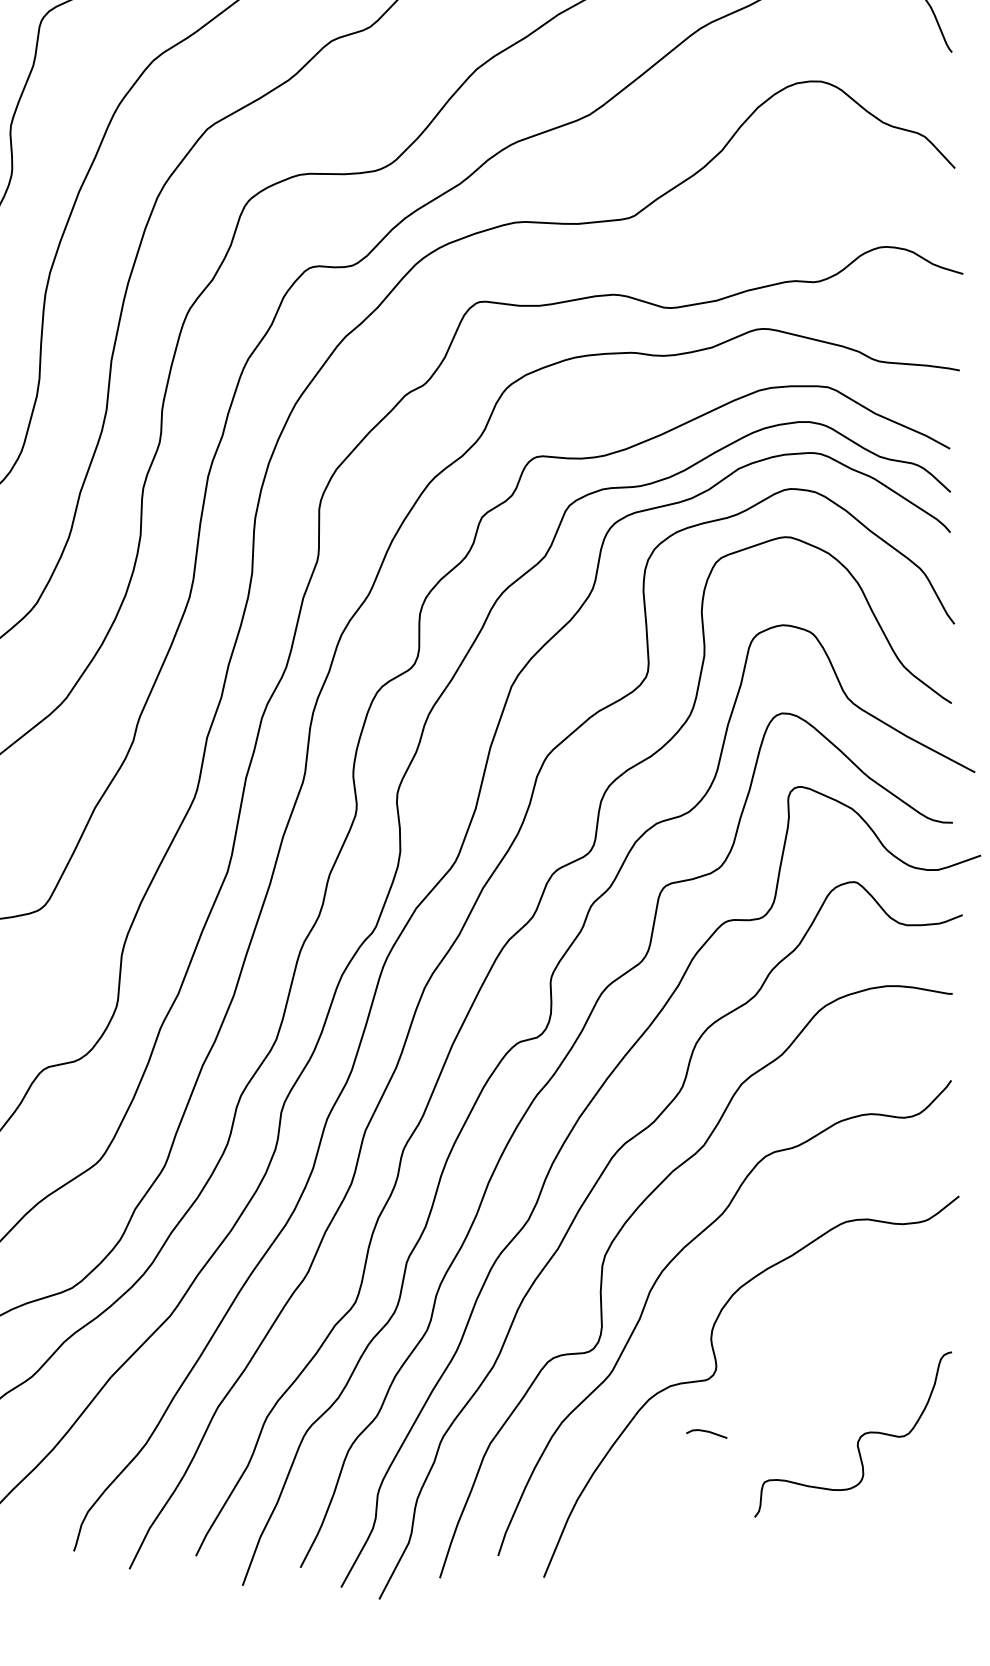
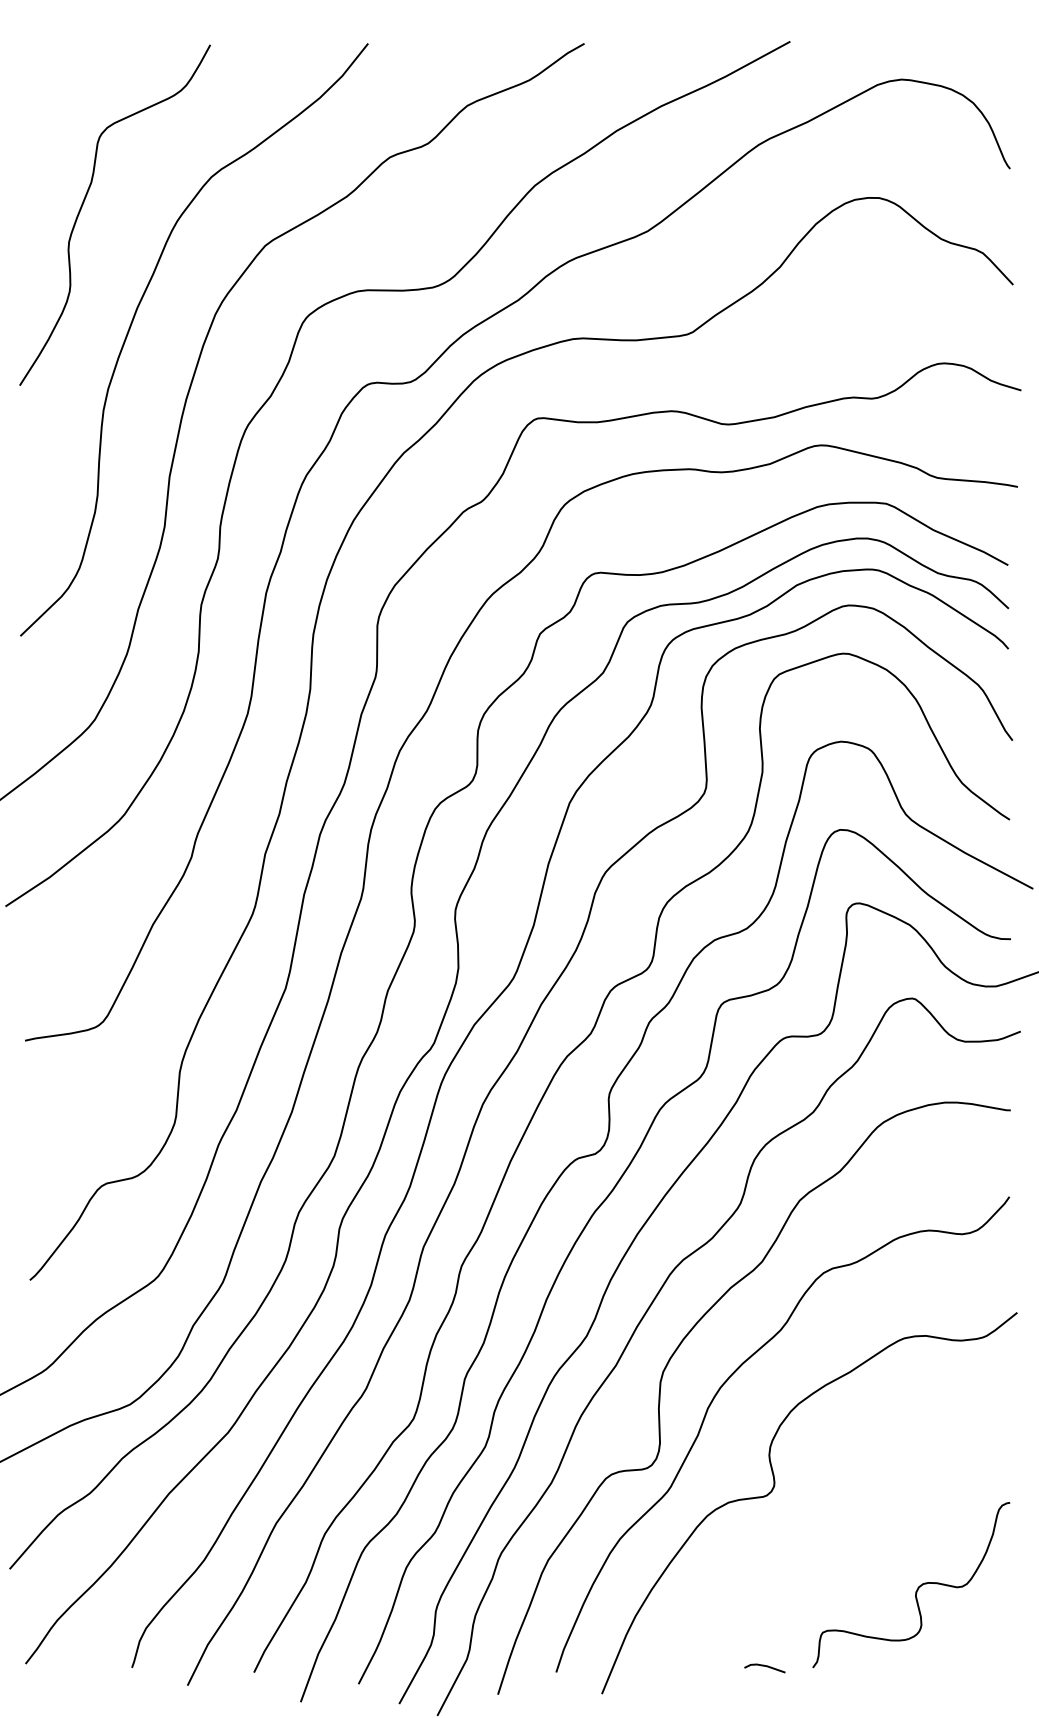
line: (706, 1432) -> (764, 1666), moved
curve: (859, 1437) -> (917, 1587), moved

